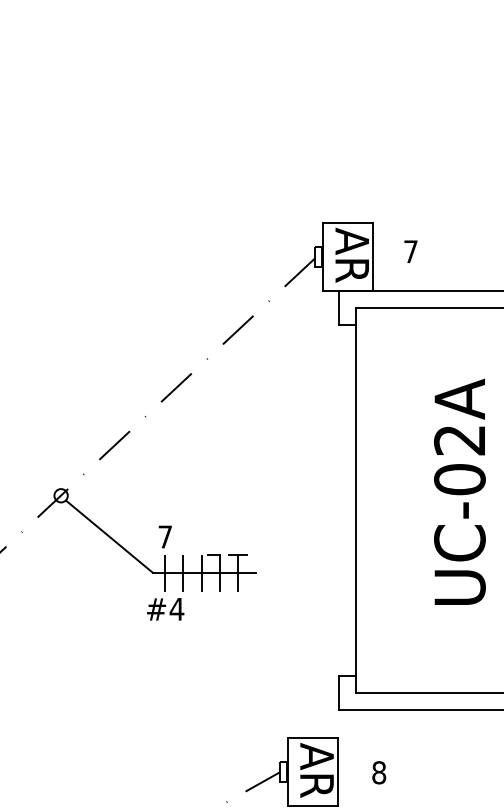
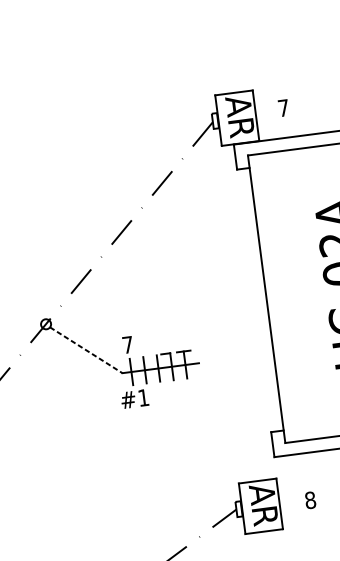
line: (109, 536) -> (86, 350), solid -> dashed
text: (176, 609) -> (143, 398), #4 -> #1

